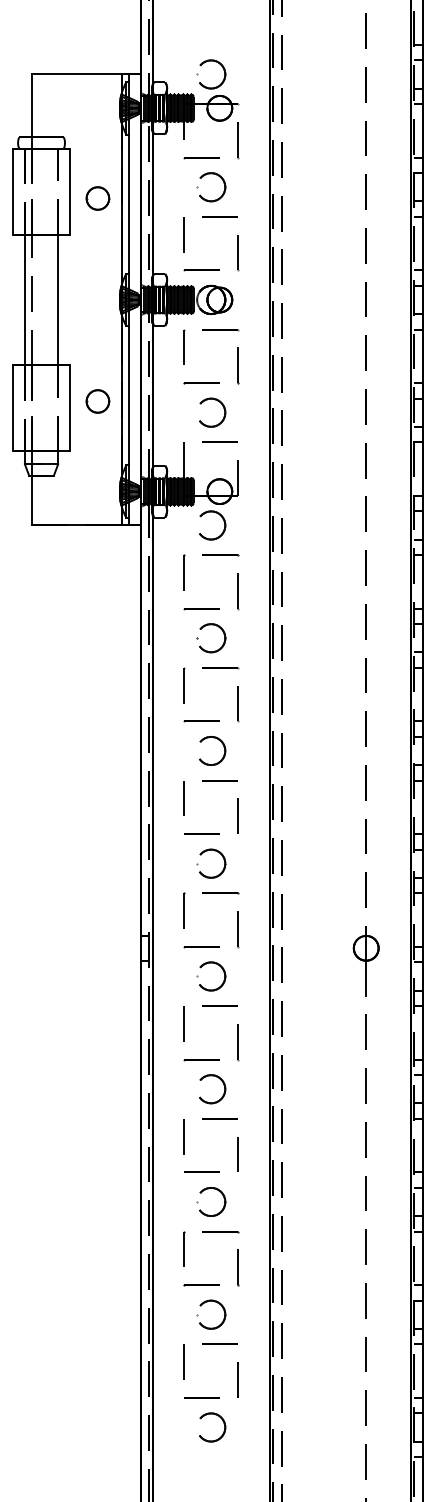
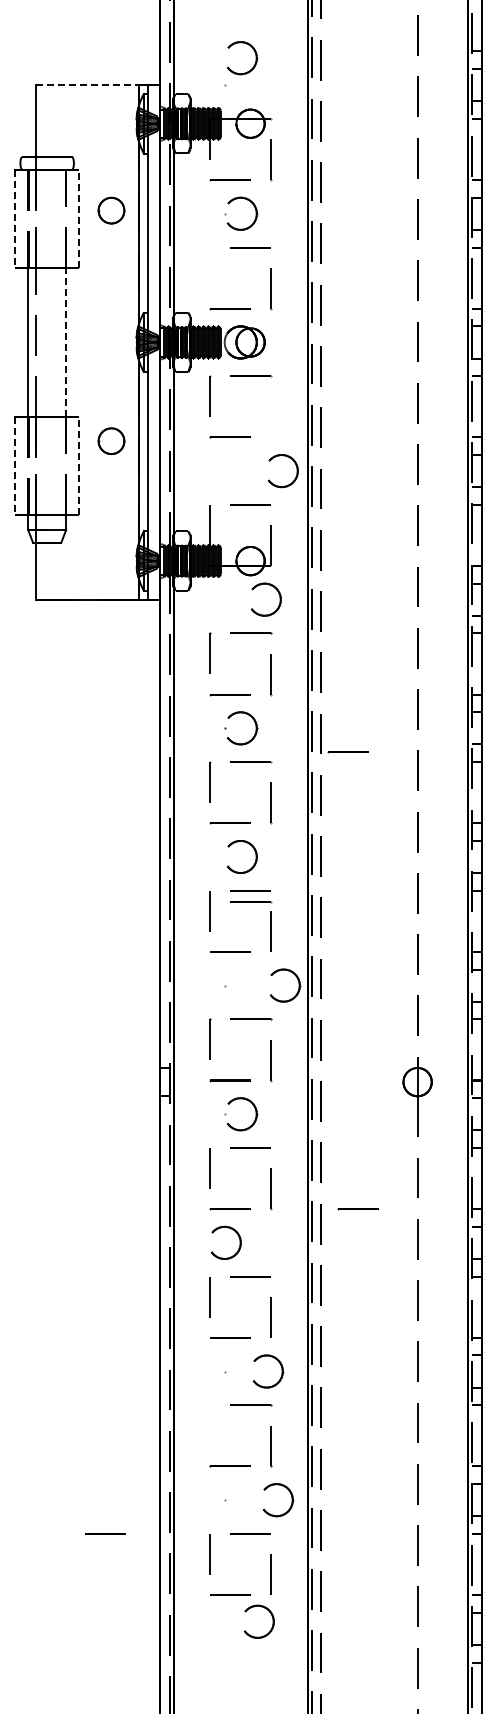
line: (77, 74) -> (88, 85), solid -> dashed
part: (224, 74) -> (255, 58), moved
line: (69, 191) -> (79, 218), solid -> dashed
line: (13, 192) -> (15, 219), solid -> dashed
part: (97, 198) -> (111, 210), moved
line: (183, 234) -> (209, 267), removed
line: (58, 300) -> (66, 342), solid -> dashed
line: (238, 365) -> (271, 417), removed
part: (97, 400) -> (111, 440), moved
line: (69, 407) -> (79, 465), solid -> dashed
line: (13, 408) -> (15, 466), solid -> dashed
part: (224, 413) -> (296, 471), moved
part: (223, 520) -> (278, 594), moved
line: (304, 659) -> (347, 752), added
line: (220, 790) -> (251, 902), added
part: (223, 859) -> (297, 980), moved
line: (313, 1059) -> (357, 1209), added
part: (222, 1082) -> (237, 1235), moved
part: (224, 1201) -> (281, 1371), moved
line: (184, 1248) -> (210, 1424), removed
part: (224, 1315) -> (291, 1500), moved
line: (92, 1343) -> (105, 1533), added
part: (222, 1421) -> (270, 1614), moved

